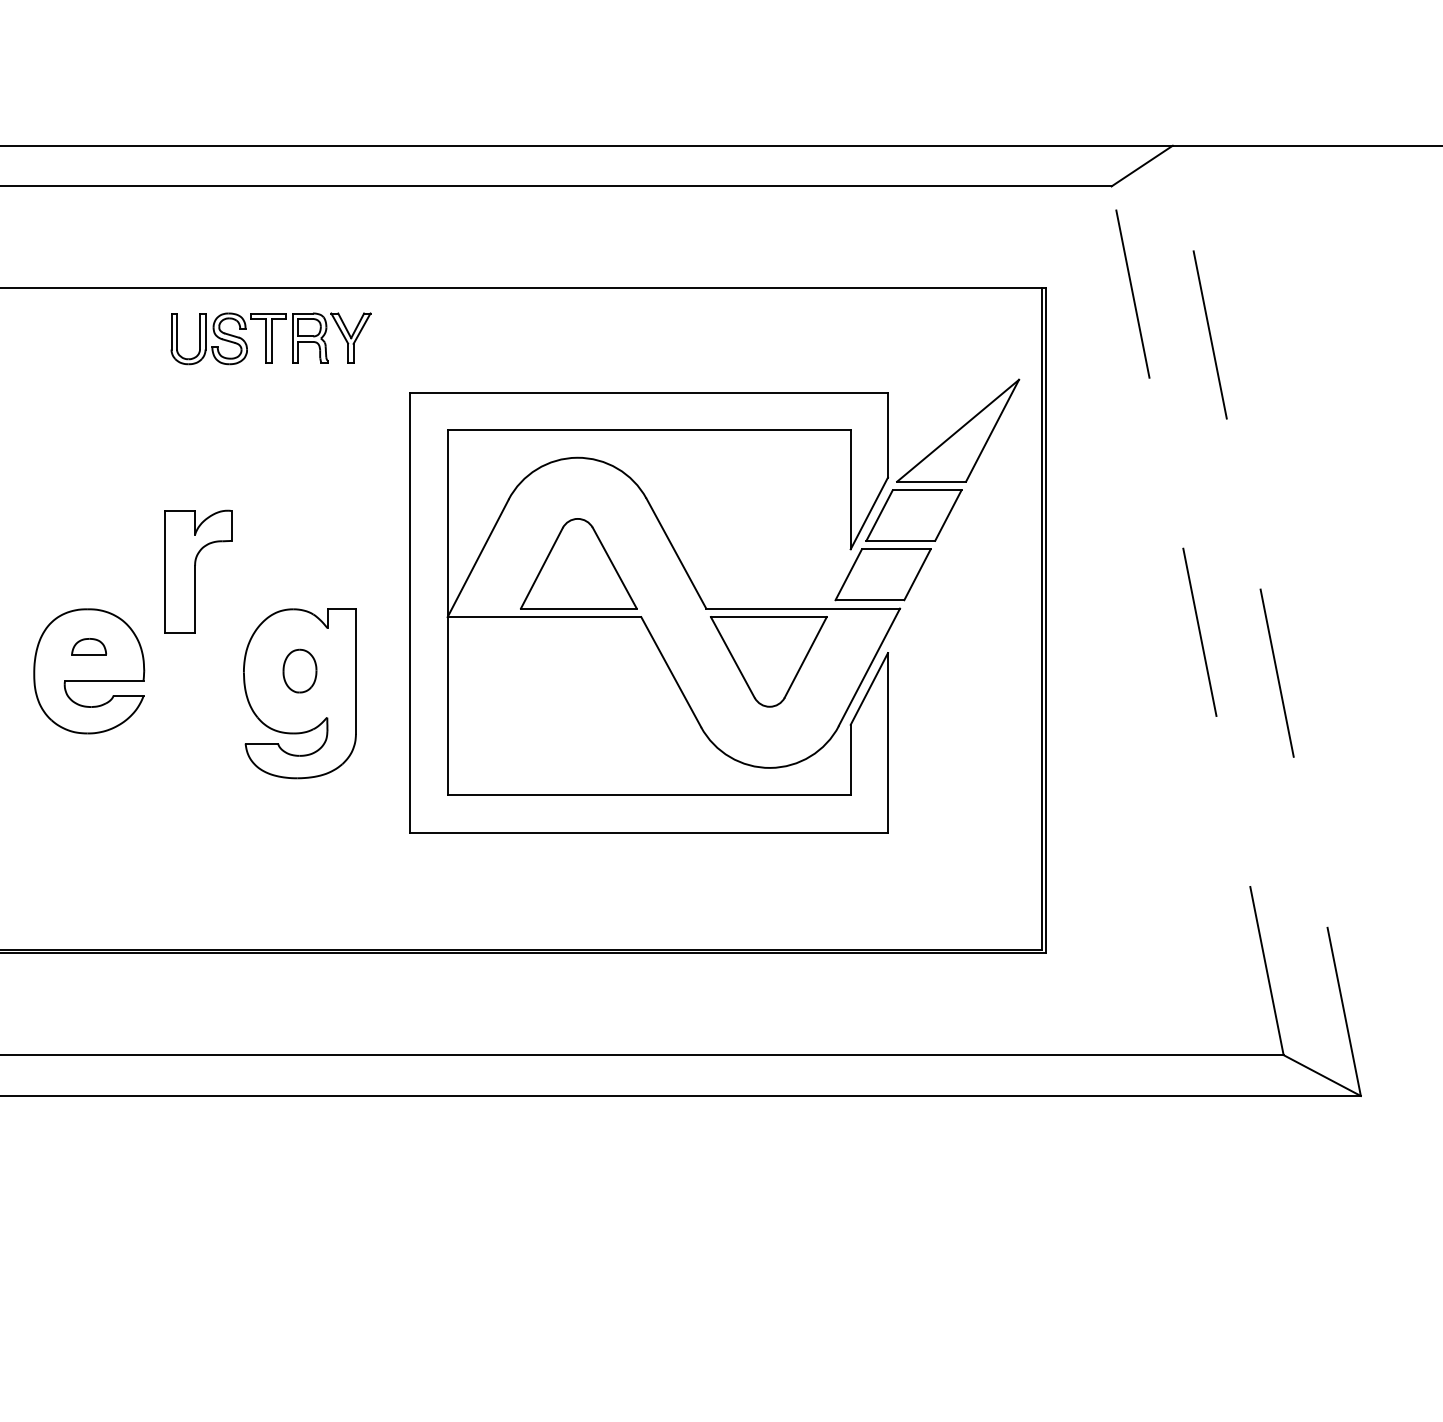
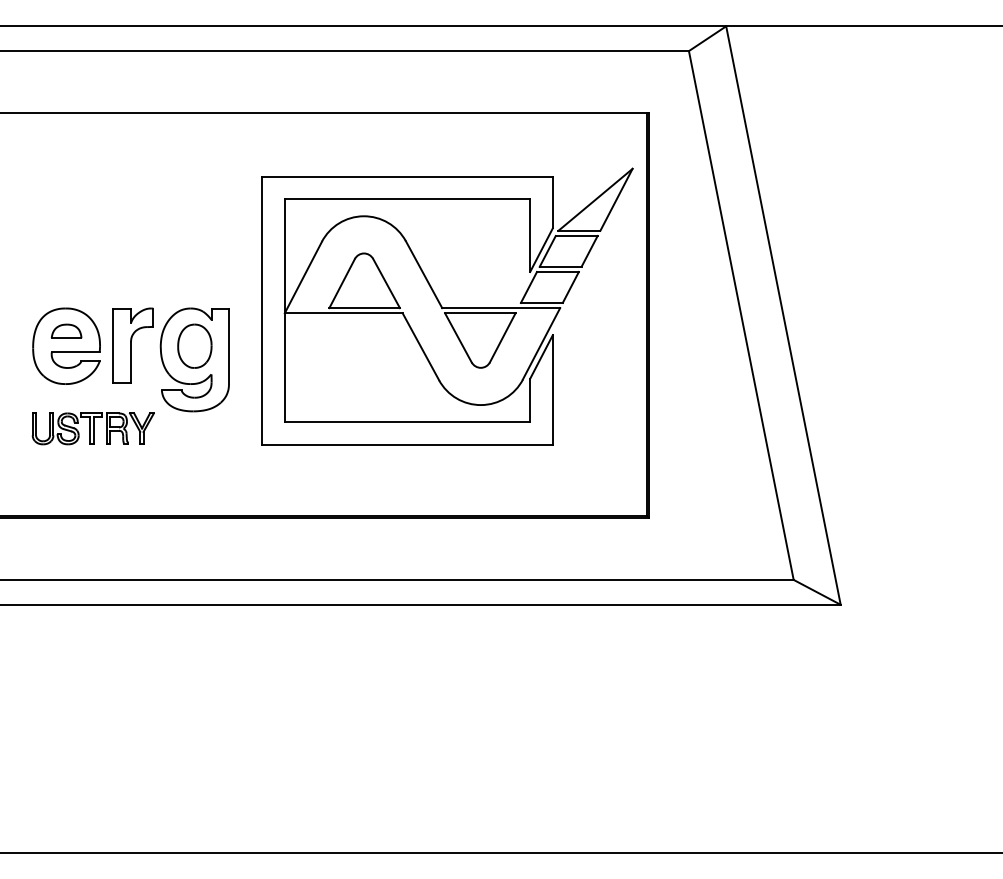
part: (269, 338) -> (92, 428), moved
part: (197, 571) -> (132, 345), moved
line: (1197, 620) -> (741, 315), dashed -> solid
line: (1266, 620) -> (783, 315), dashed -> solid
part: (89, 645) -> (66, 330), size x1.43
part: (299, 670) -> (194, 345), size x1.67

